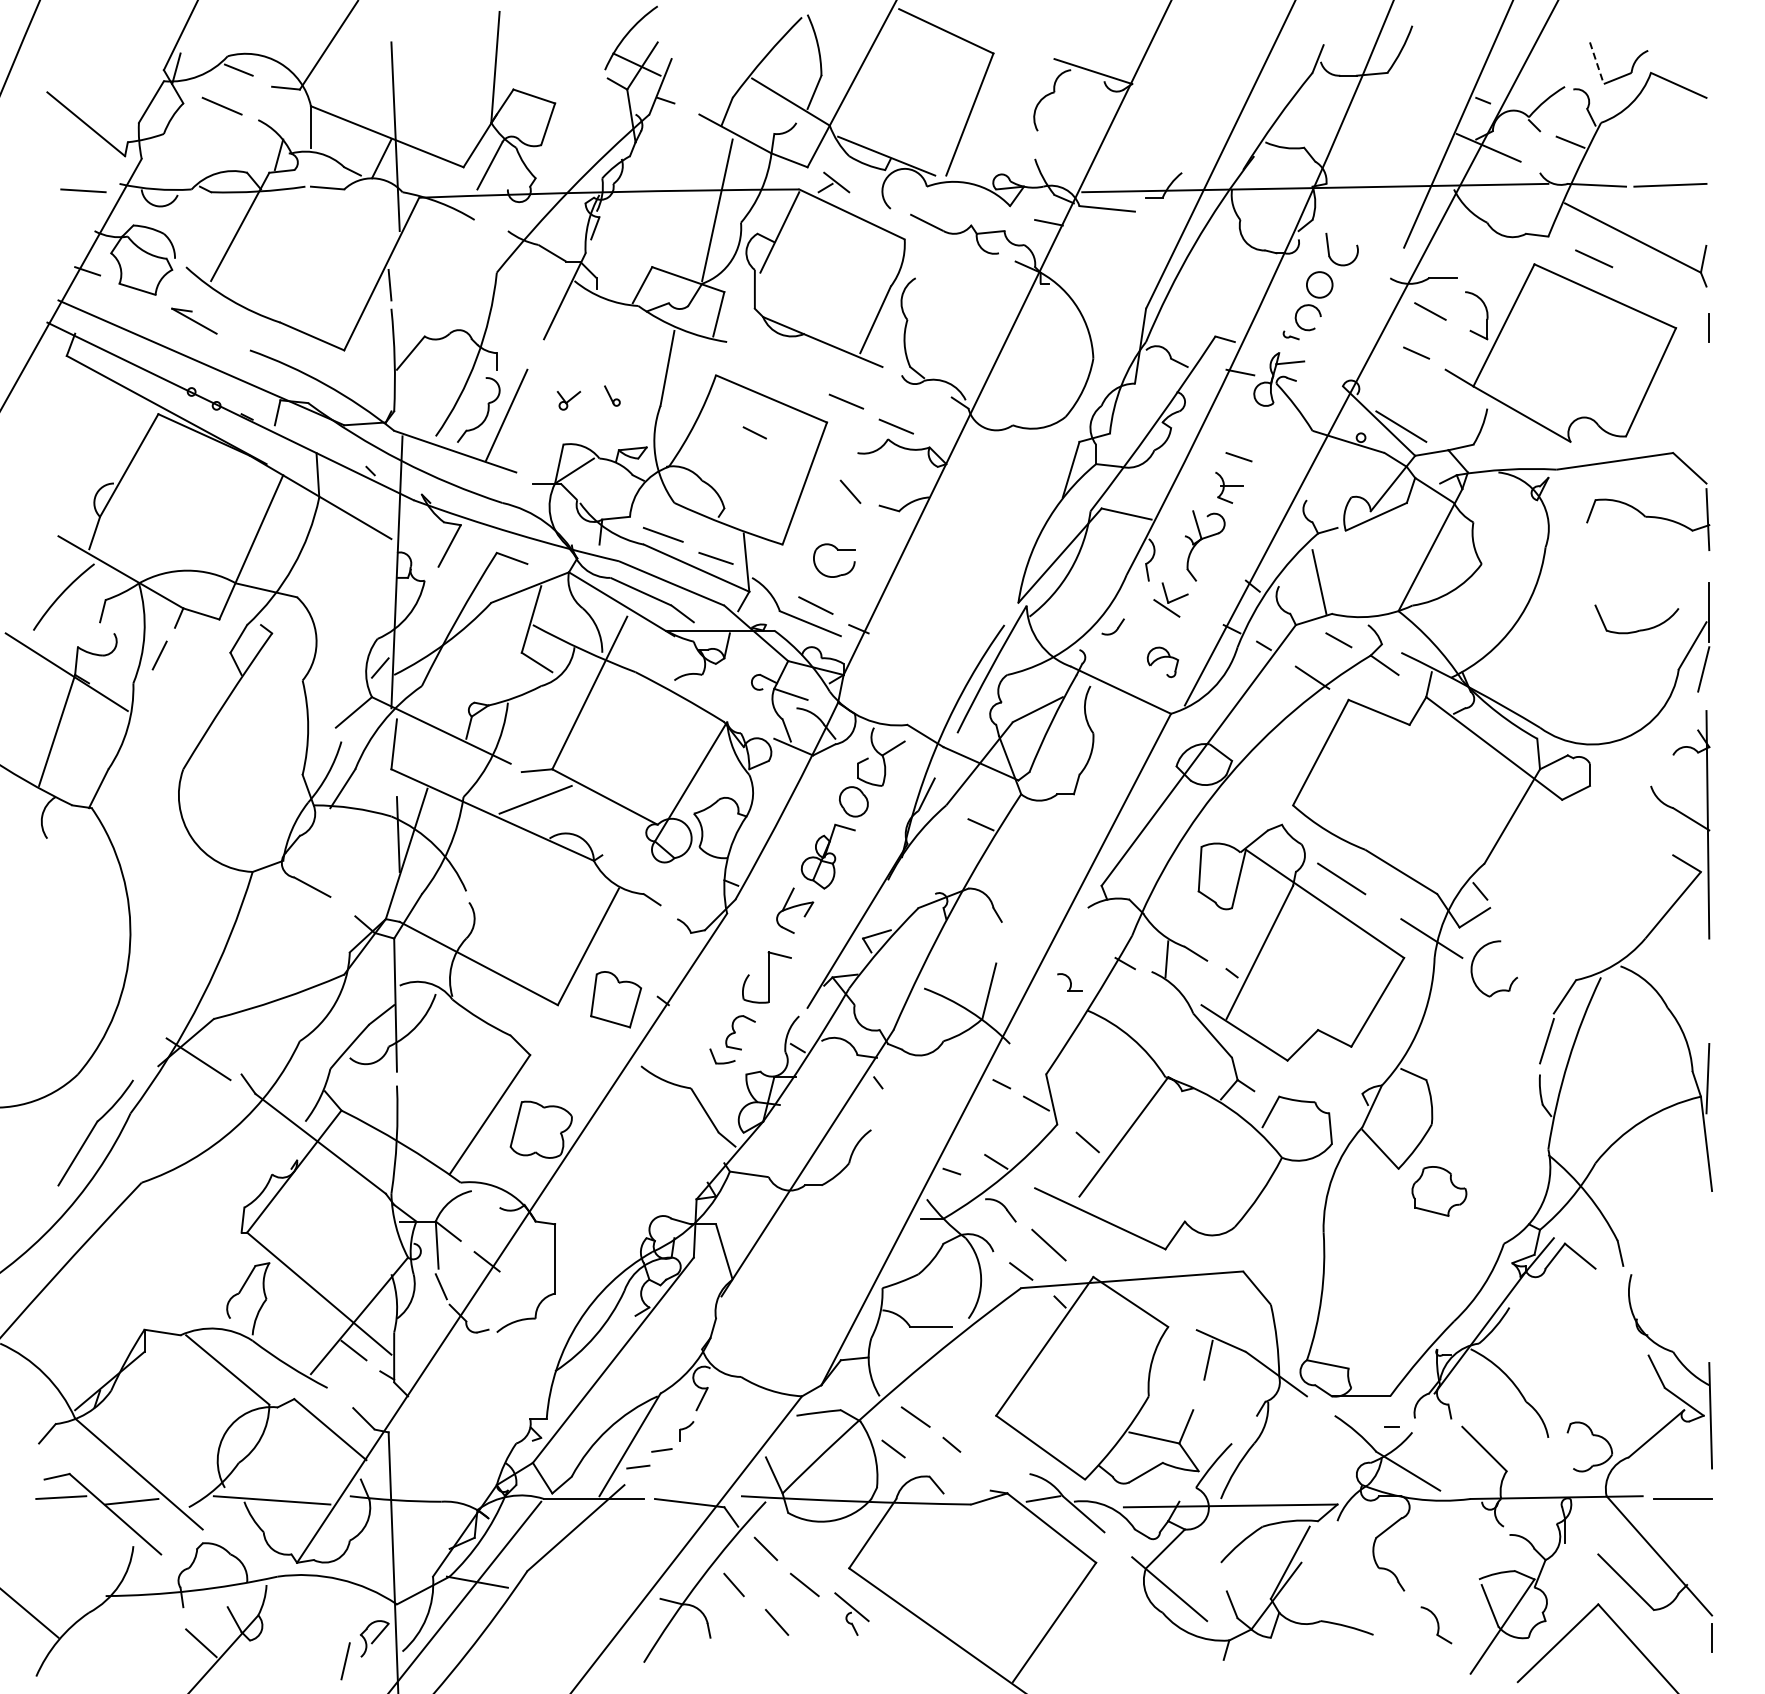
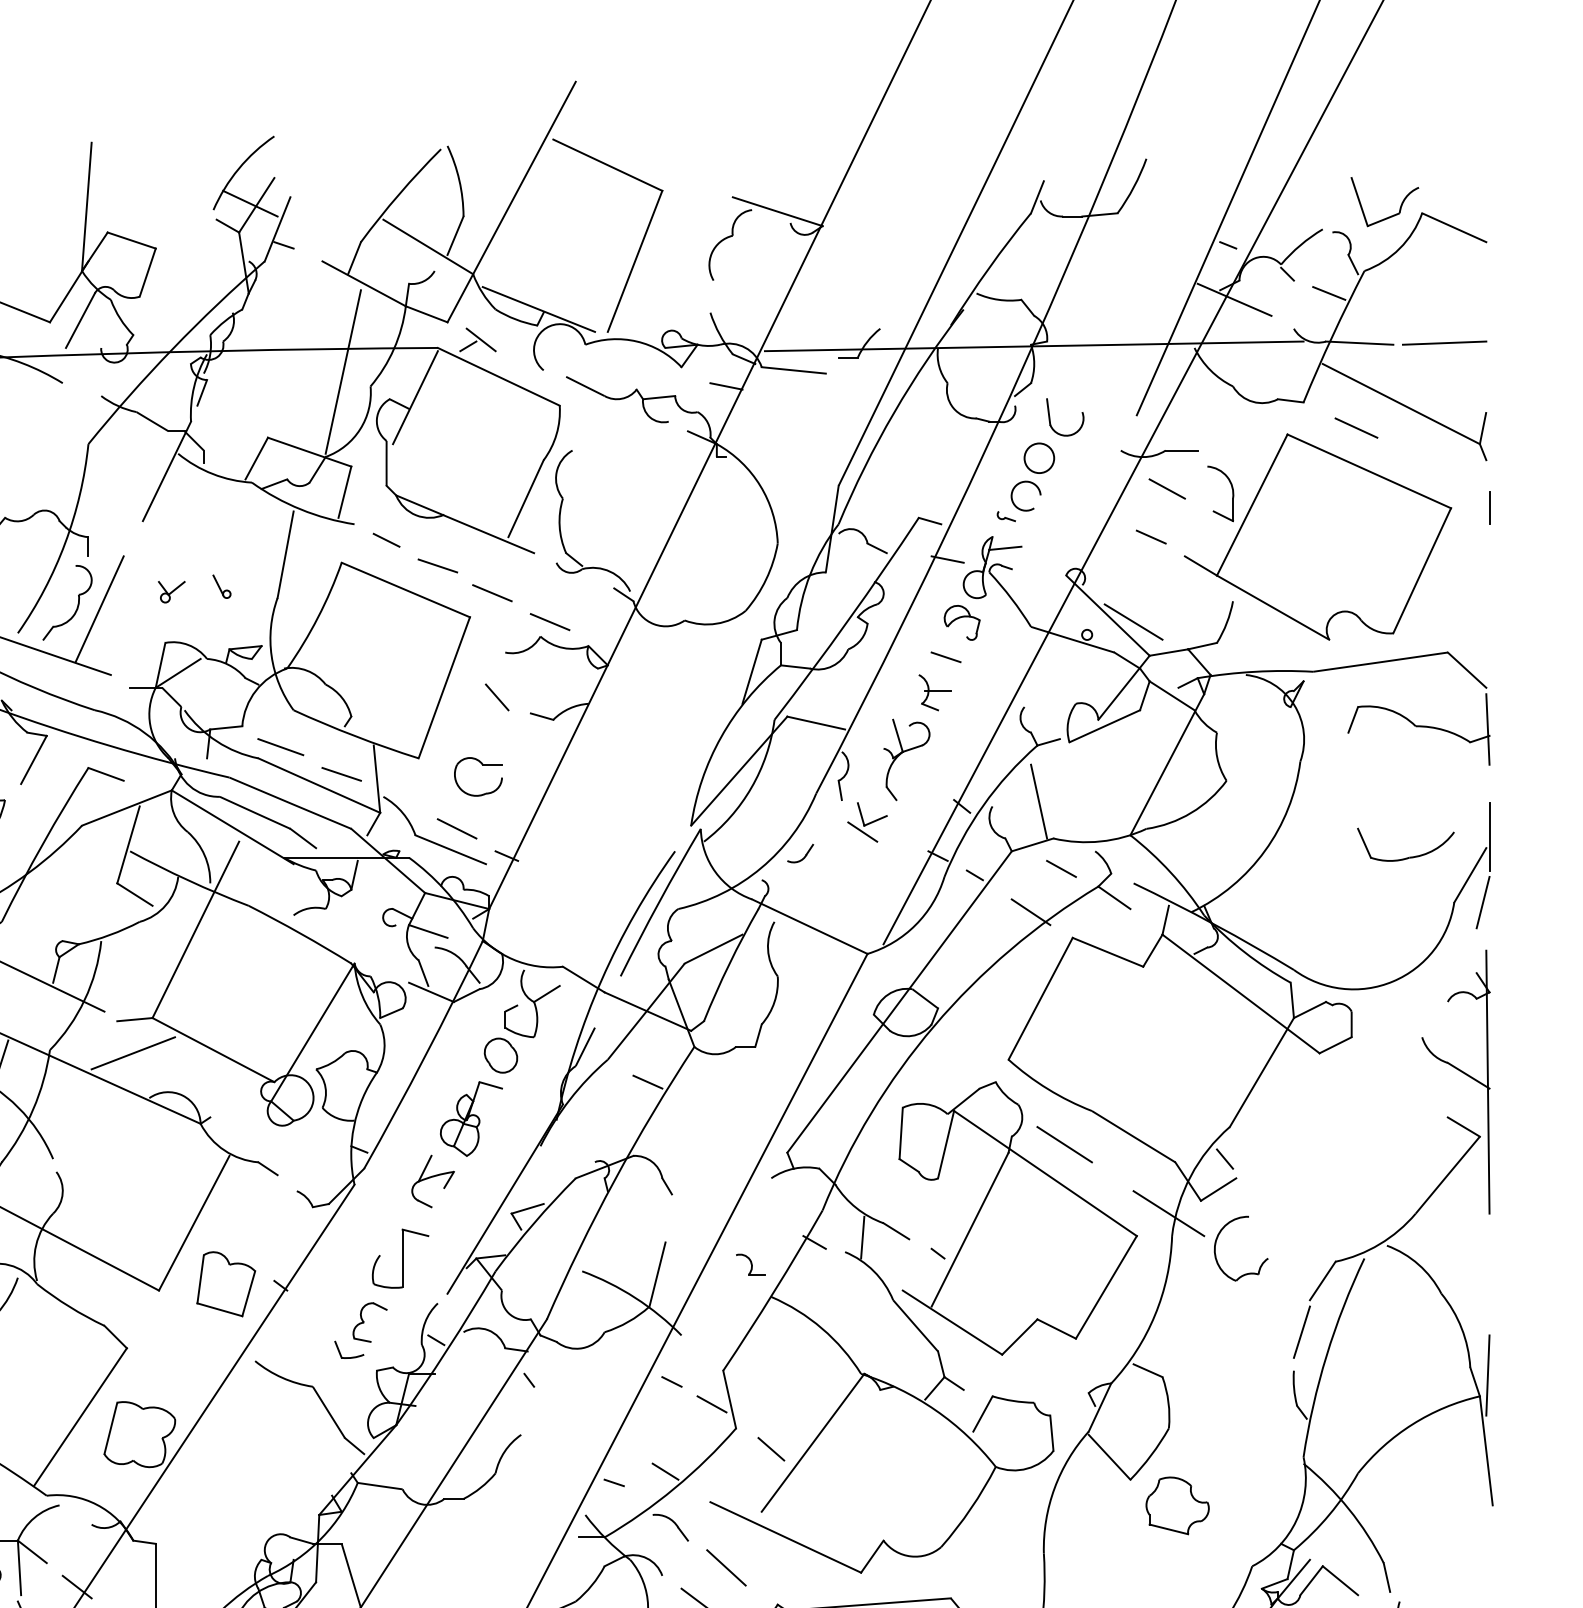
line: (1596, 63) -> (1359, 202), dashed -> solid
line: (798, 377) -> (437, 565), added
line: (754, 432) -> (386, 539), moved
part: (1162, 661) -> (961, 621), moved

